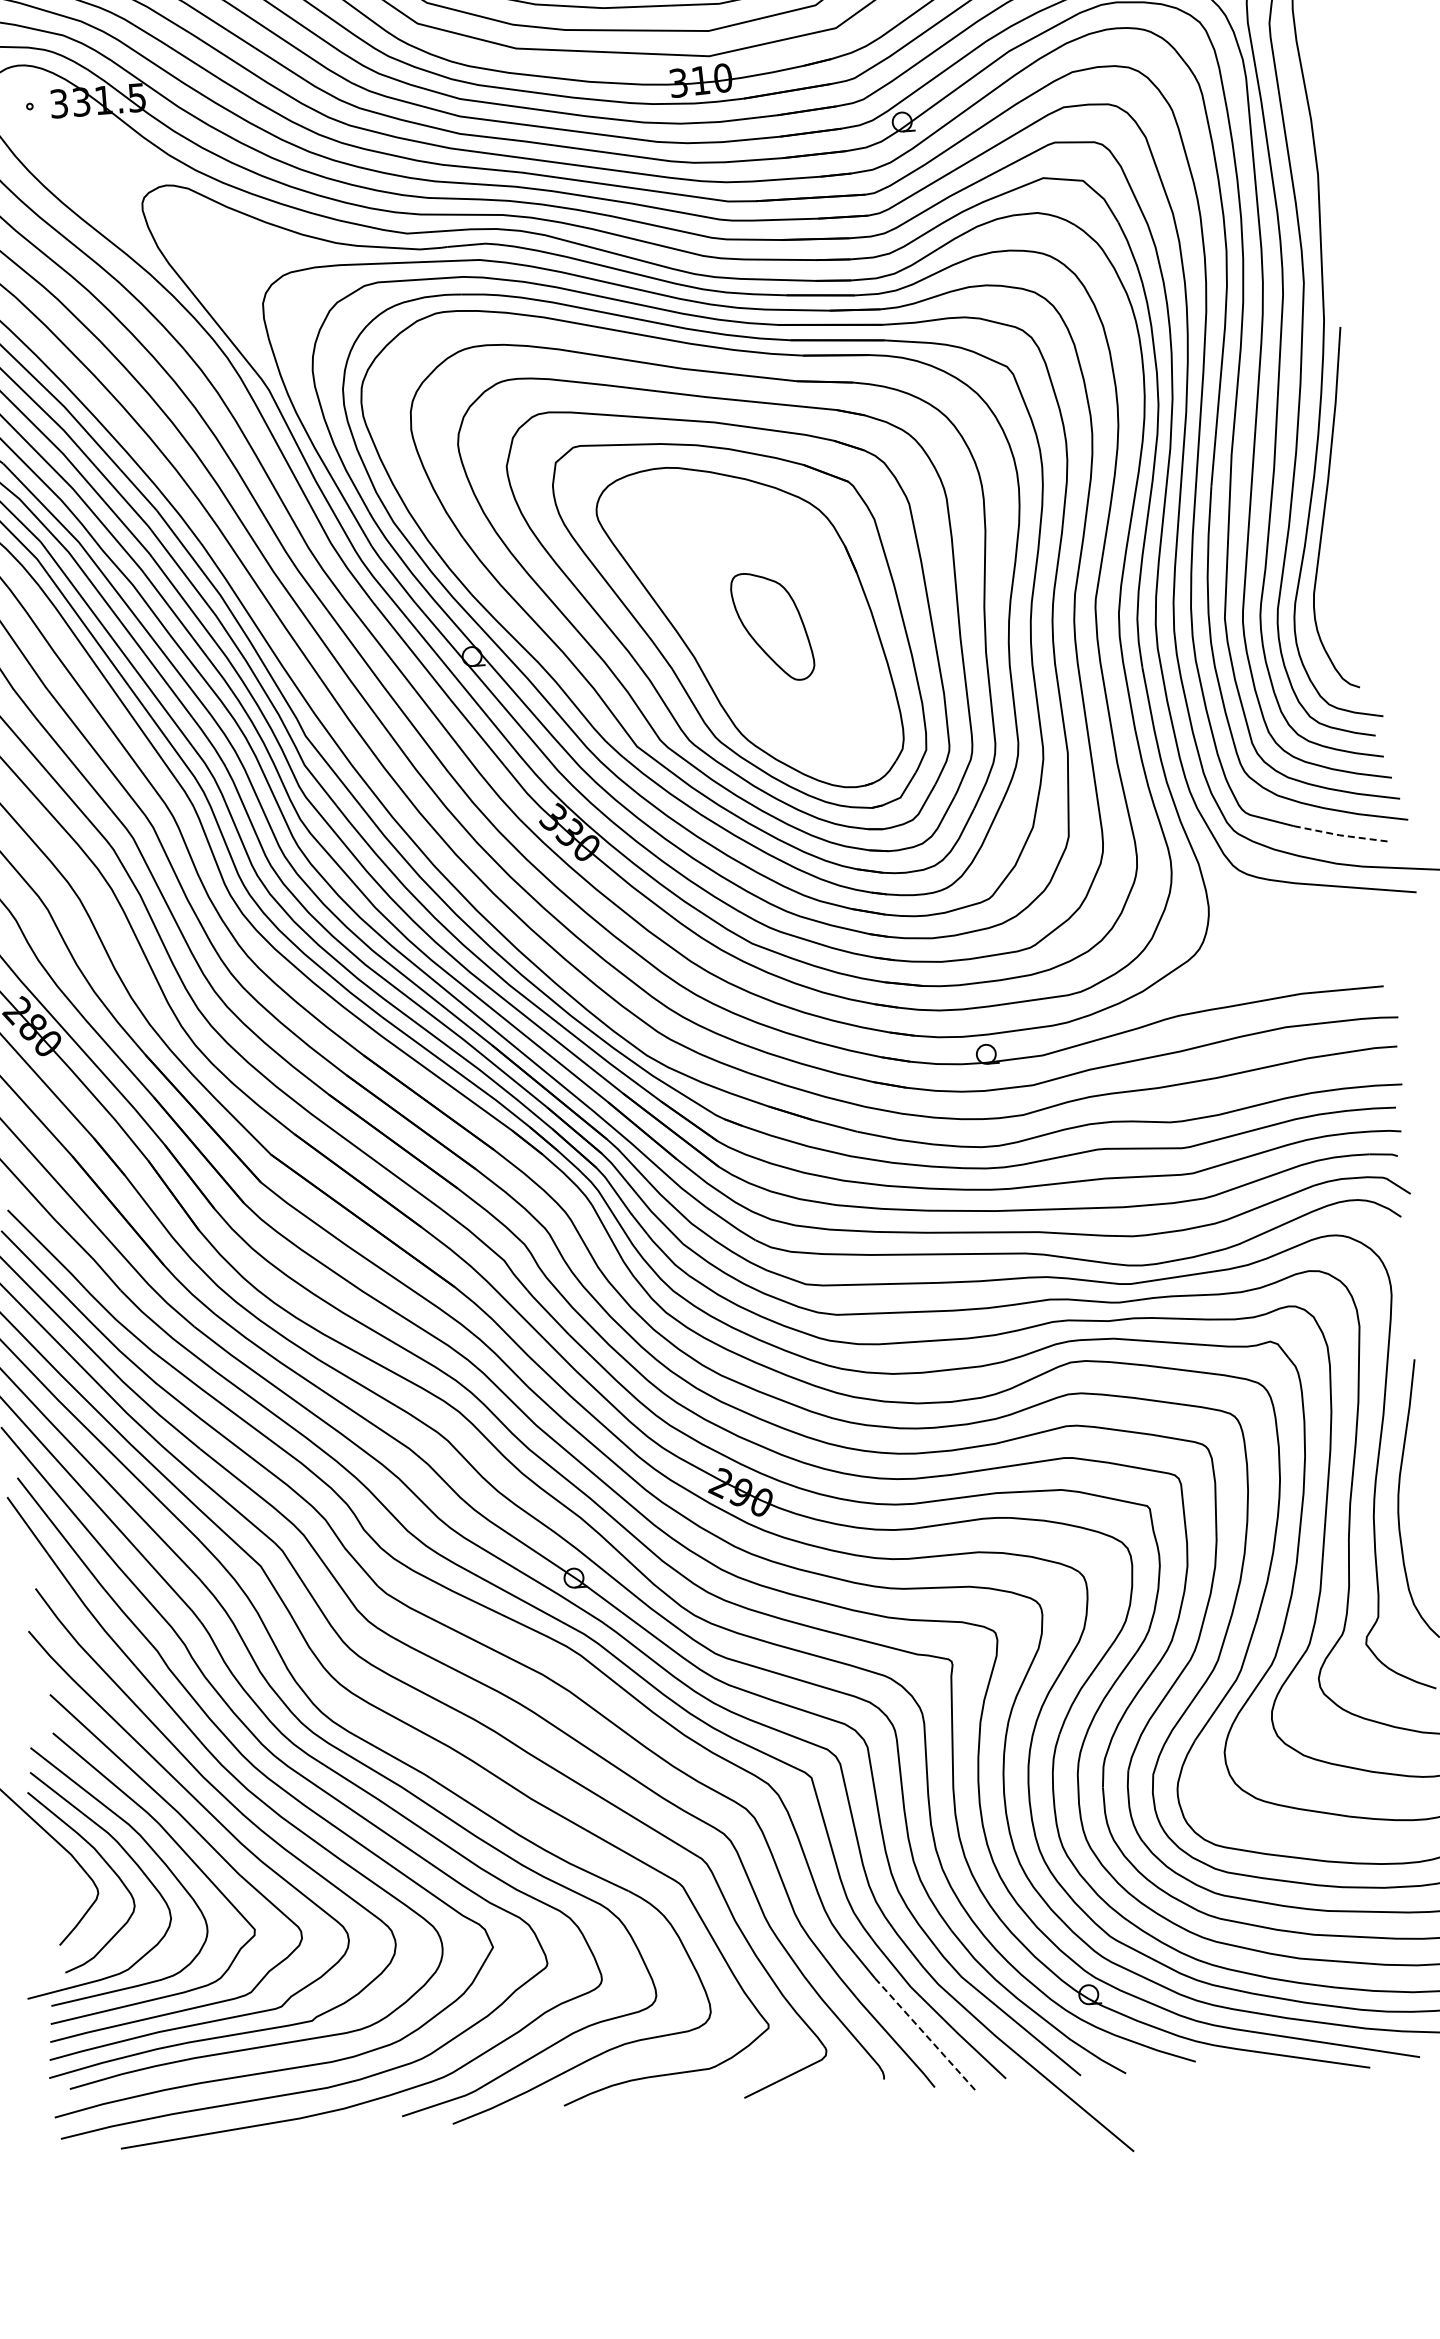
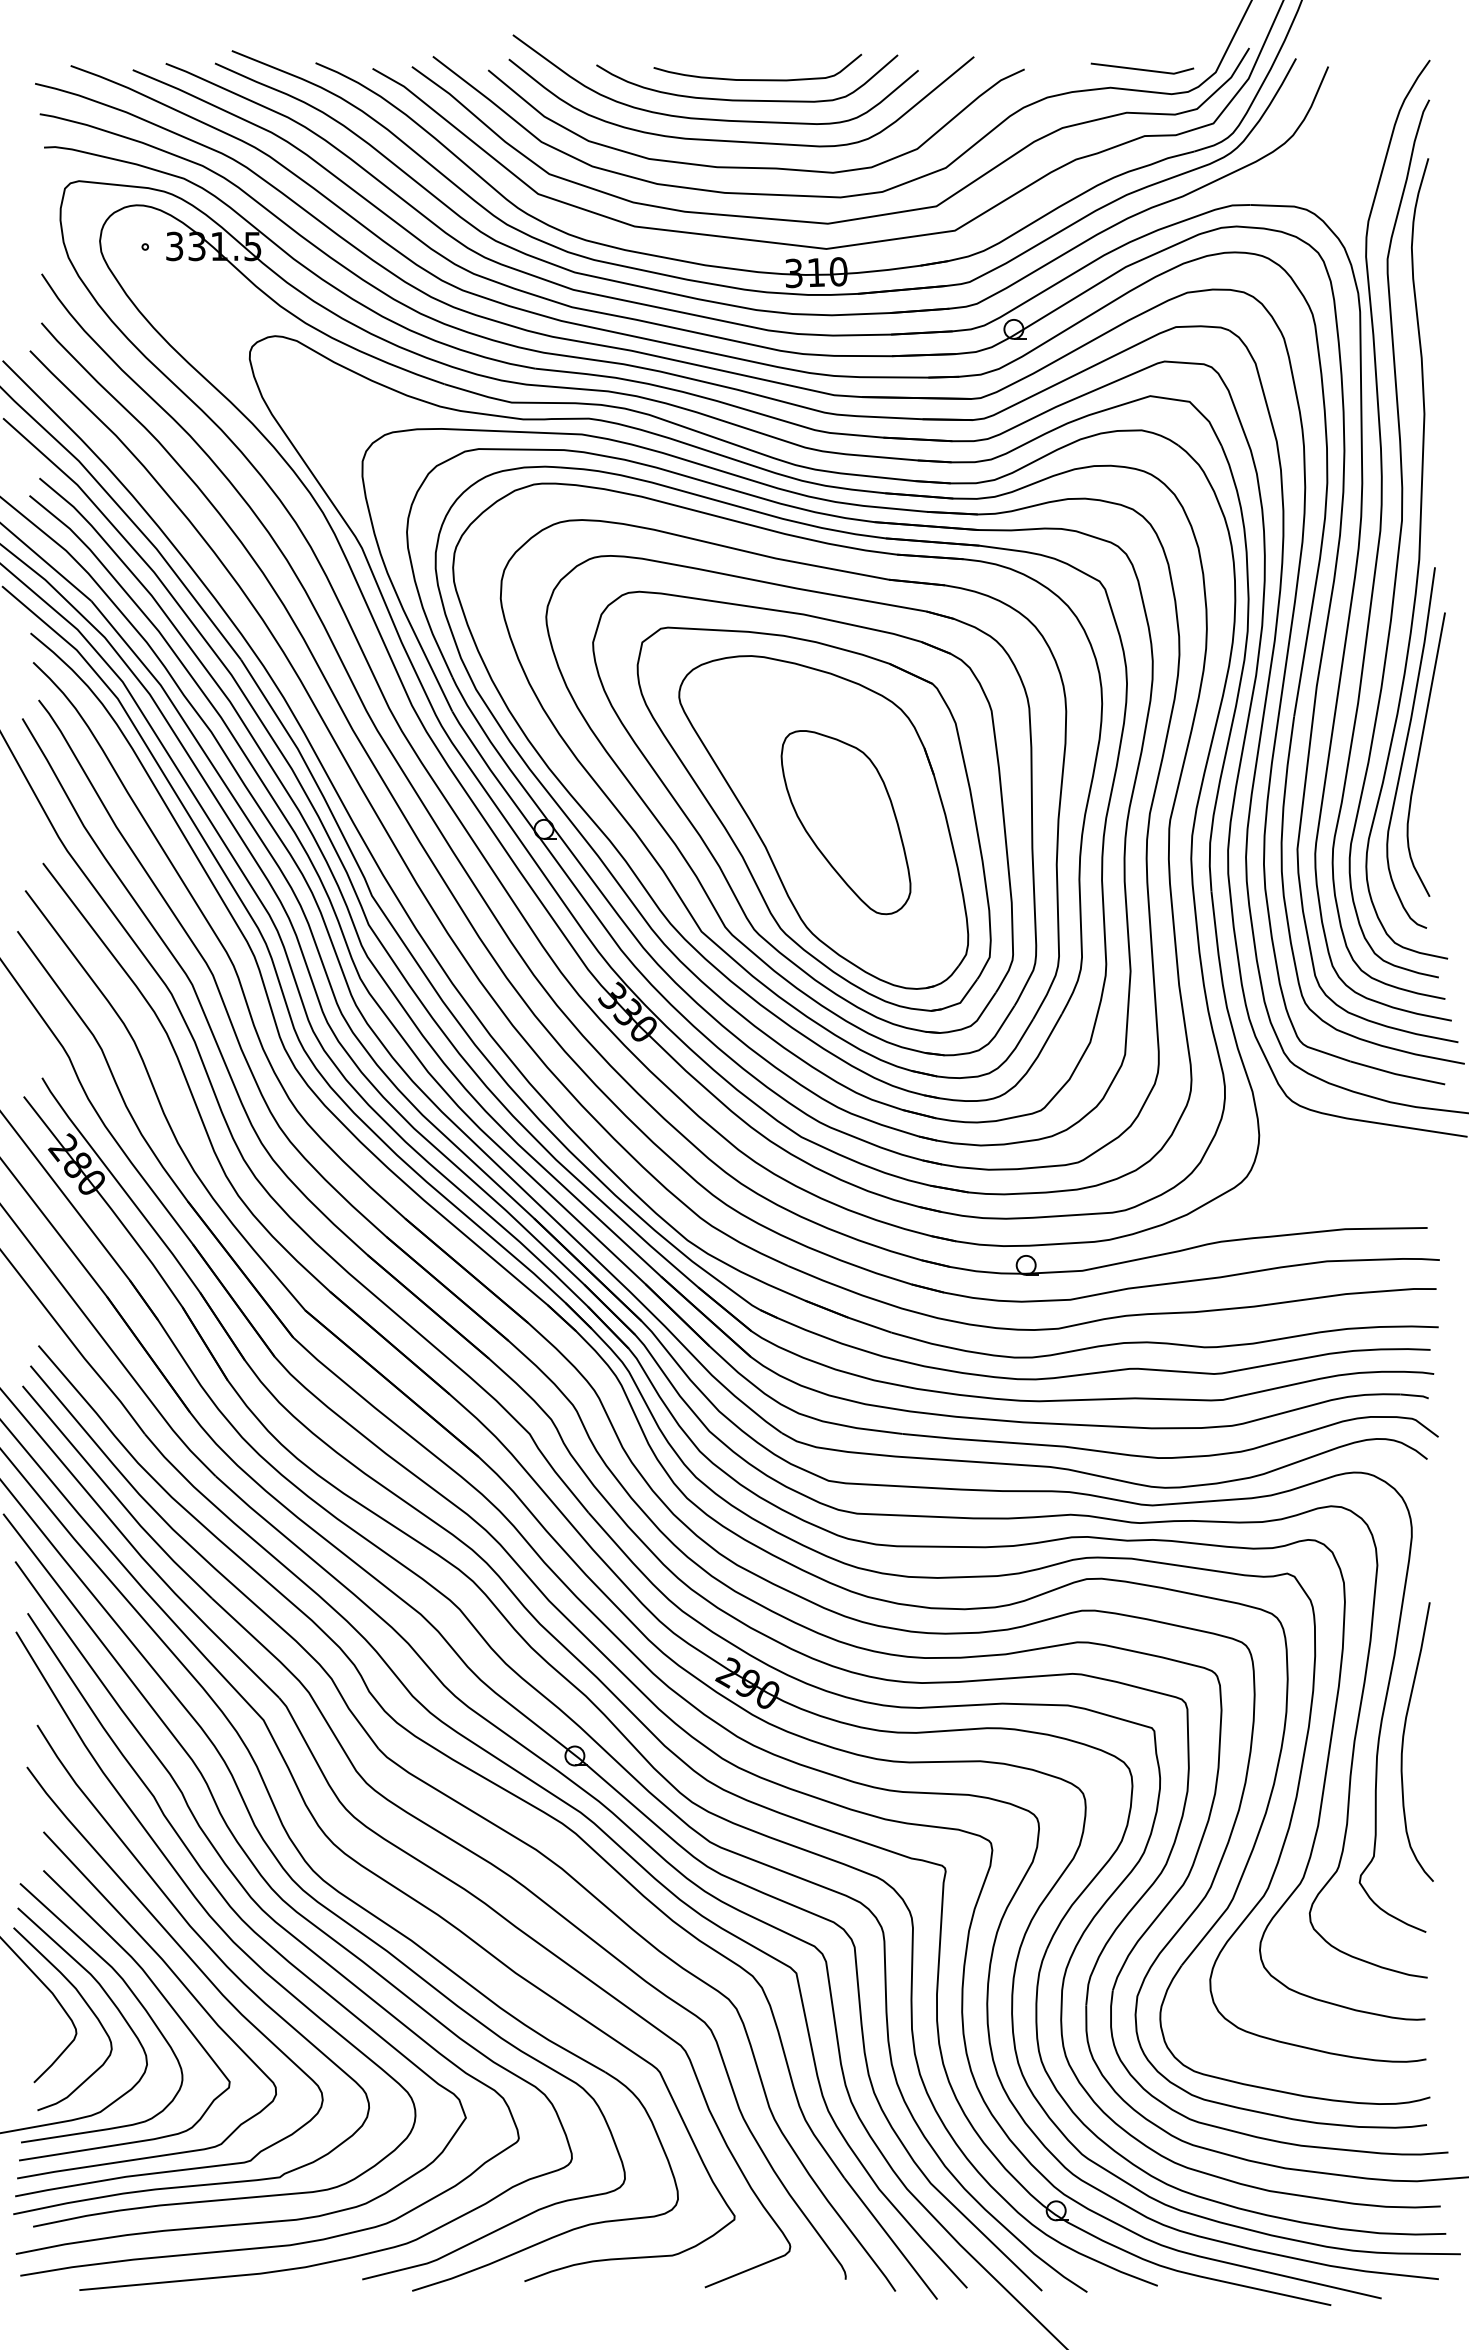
curve: (1340, 512) -> (1420, 752), added
part: (772, 626) -> (845, 822), size x1.67
line: (1341, 835) -> (1397, 1074), dashed -> solid
line: (925, 2035) -> (890, 2238), dashed -> solid

